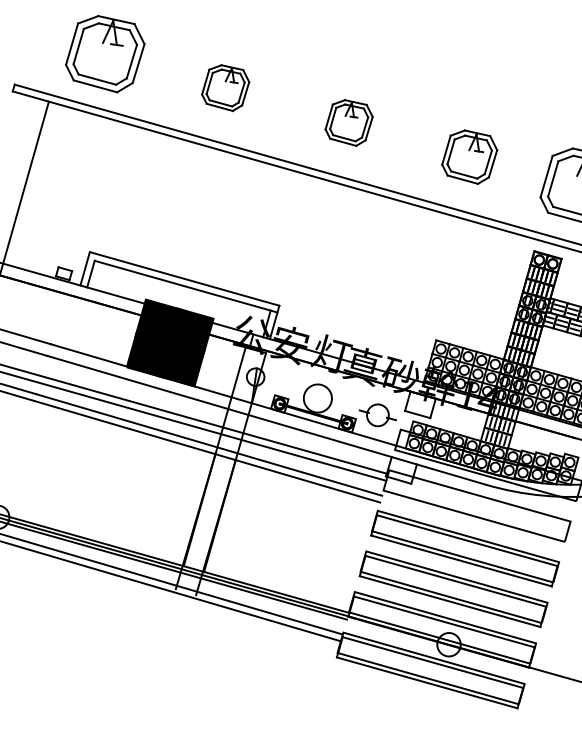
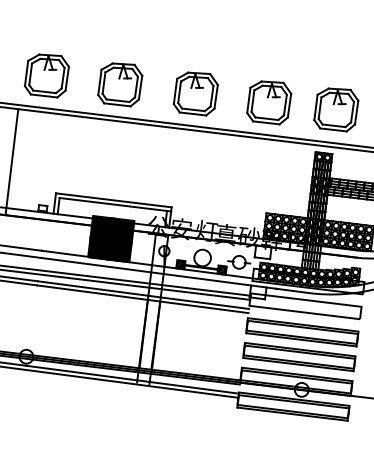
part: (226, 87) -> (120, 84), size x1.67
part: (349, 121) -> (195, 93), size x1.67
part: (470, 156) -> (269, 102), size x1.43

